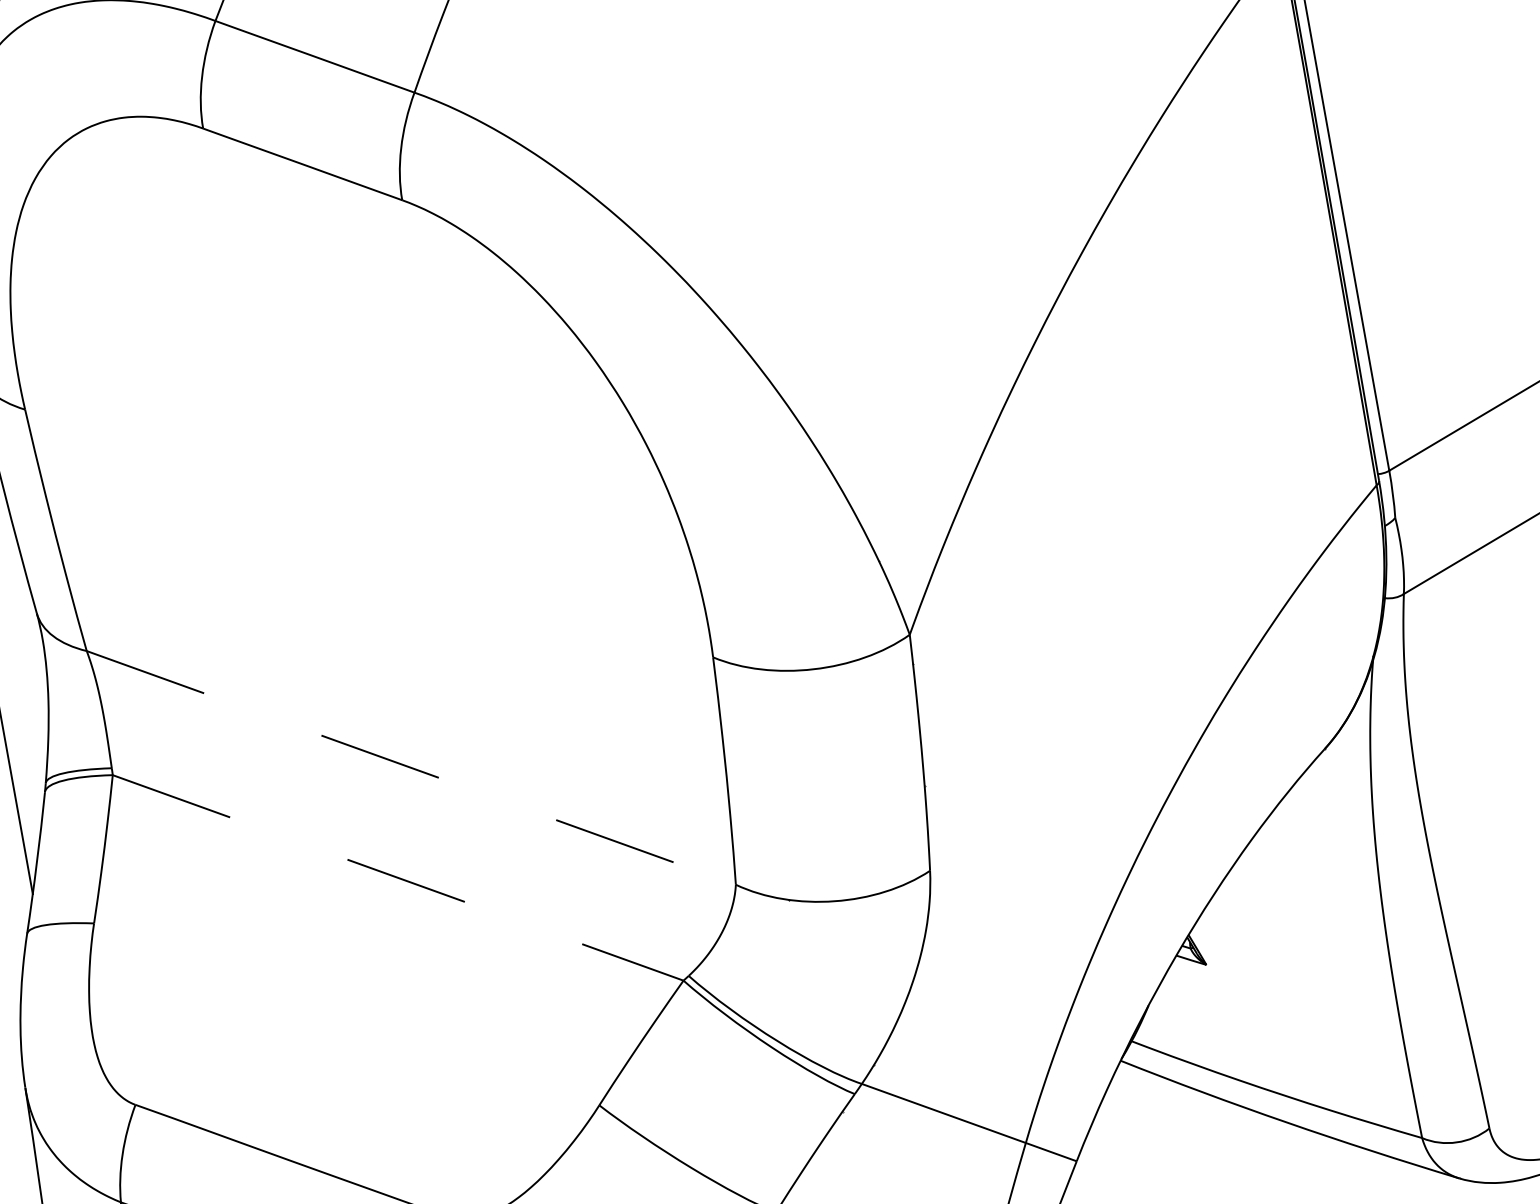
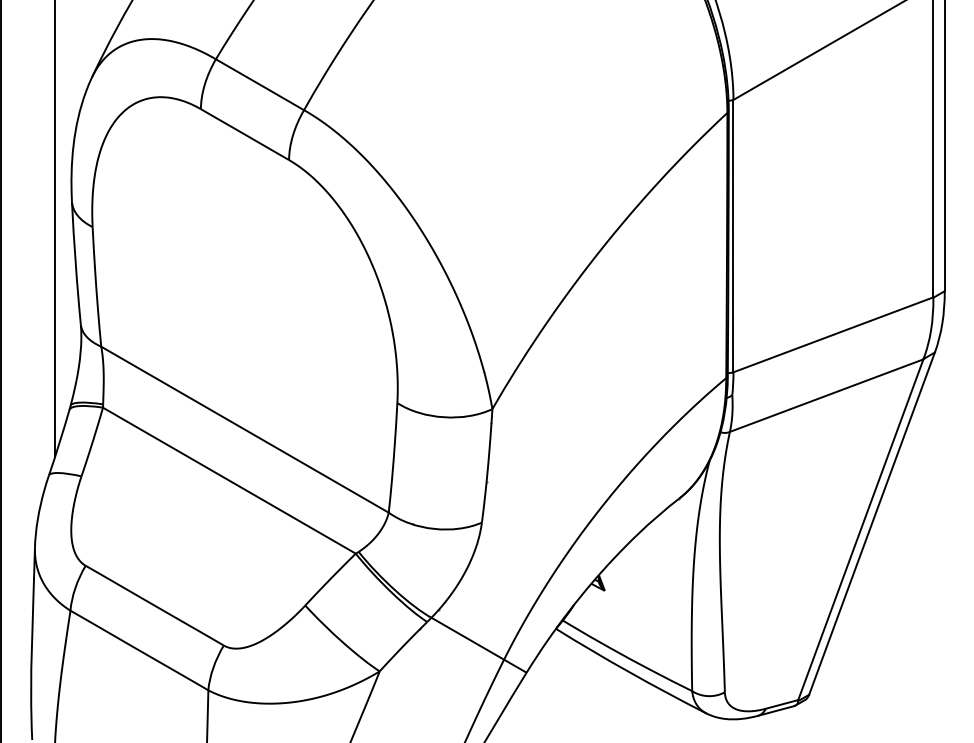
line: (412, 767) -> (245, 429), dashed -> solid
line: (398, 877) -> (229, 480), dashed -> solid

